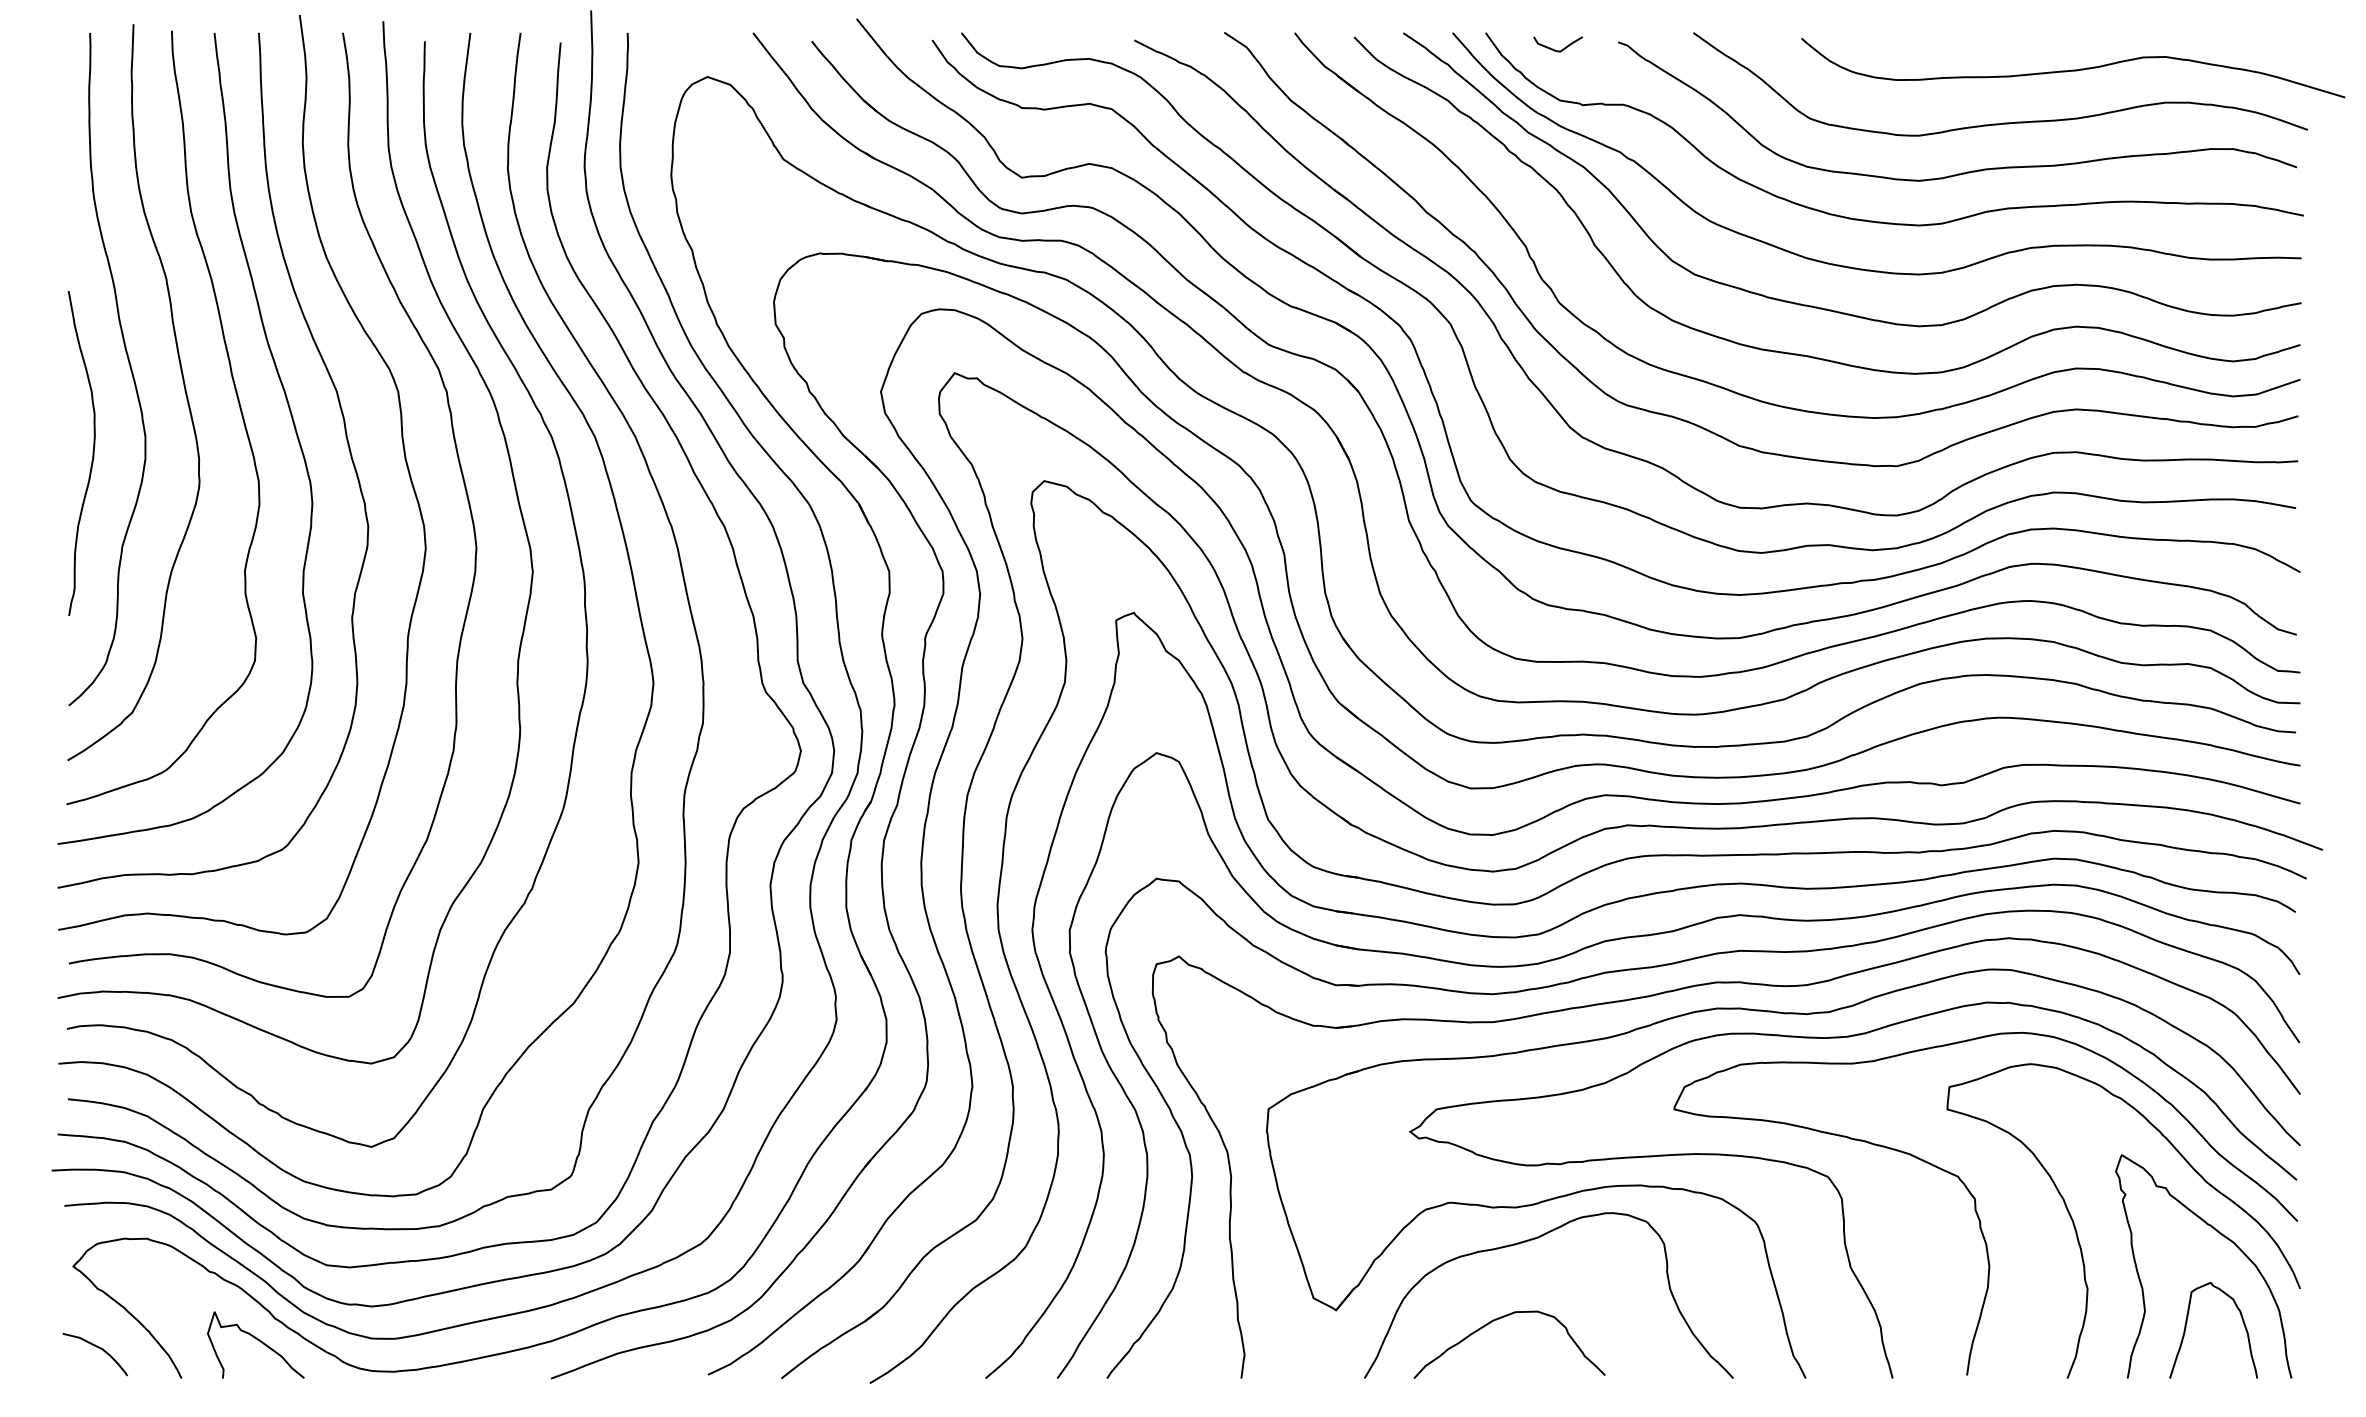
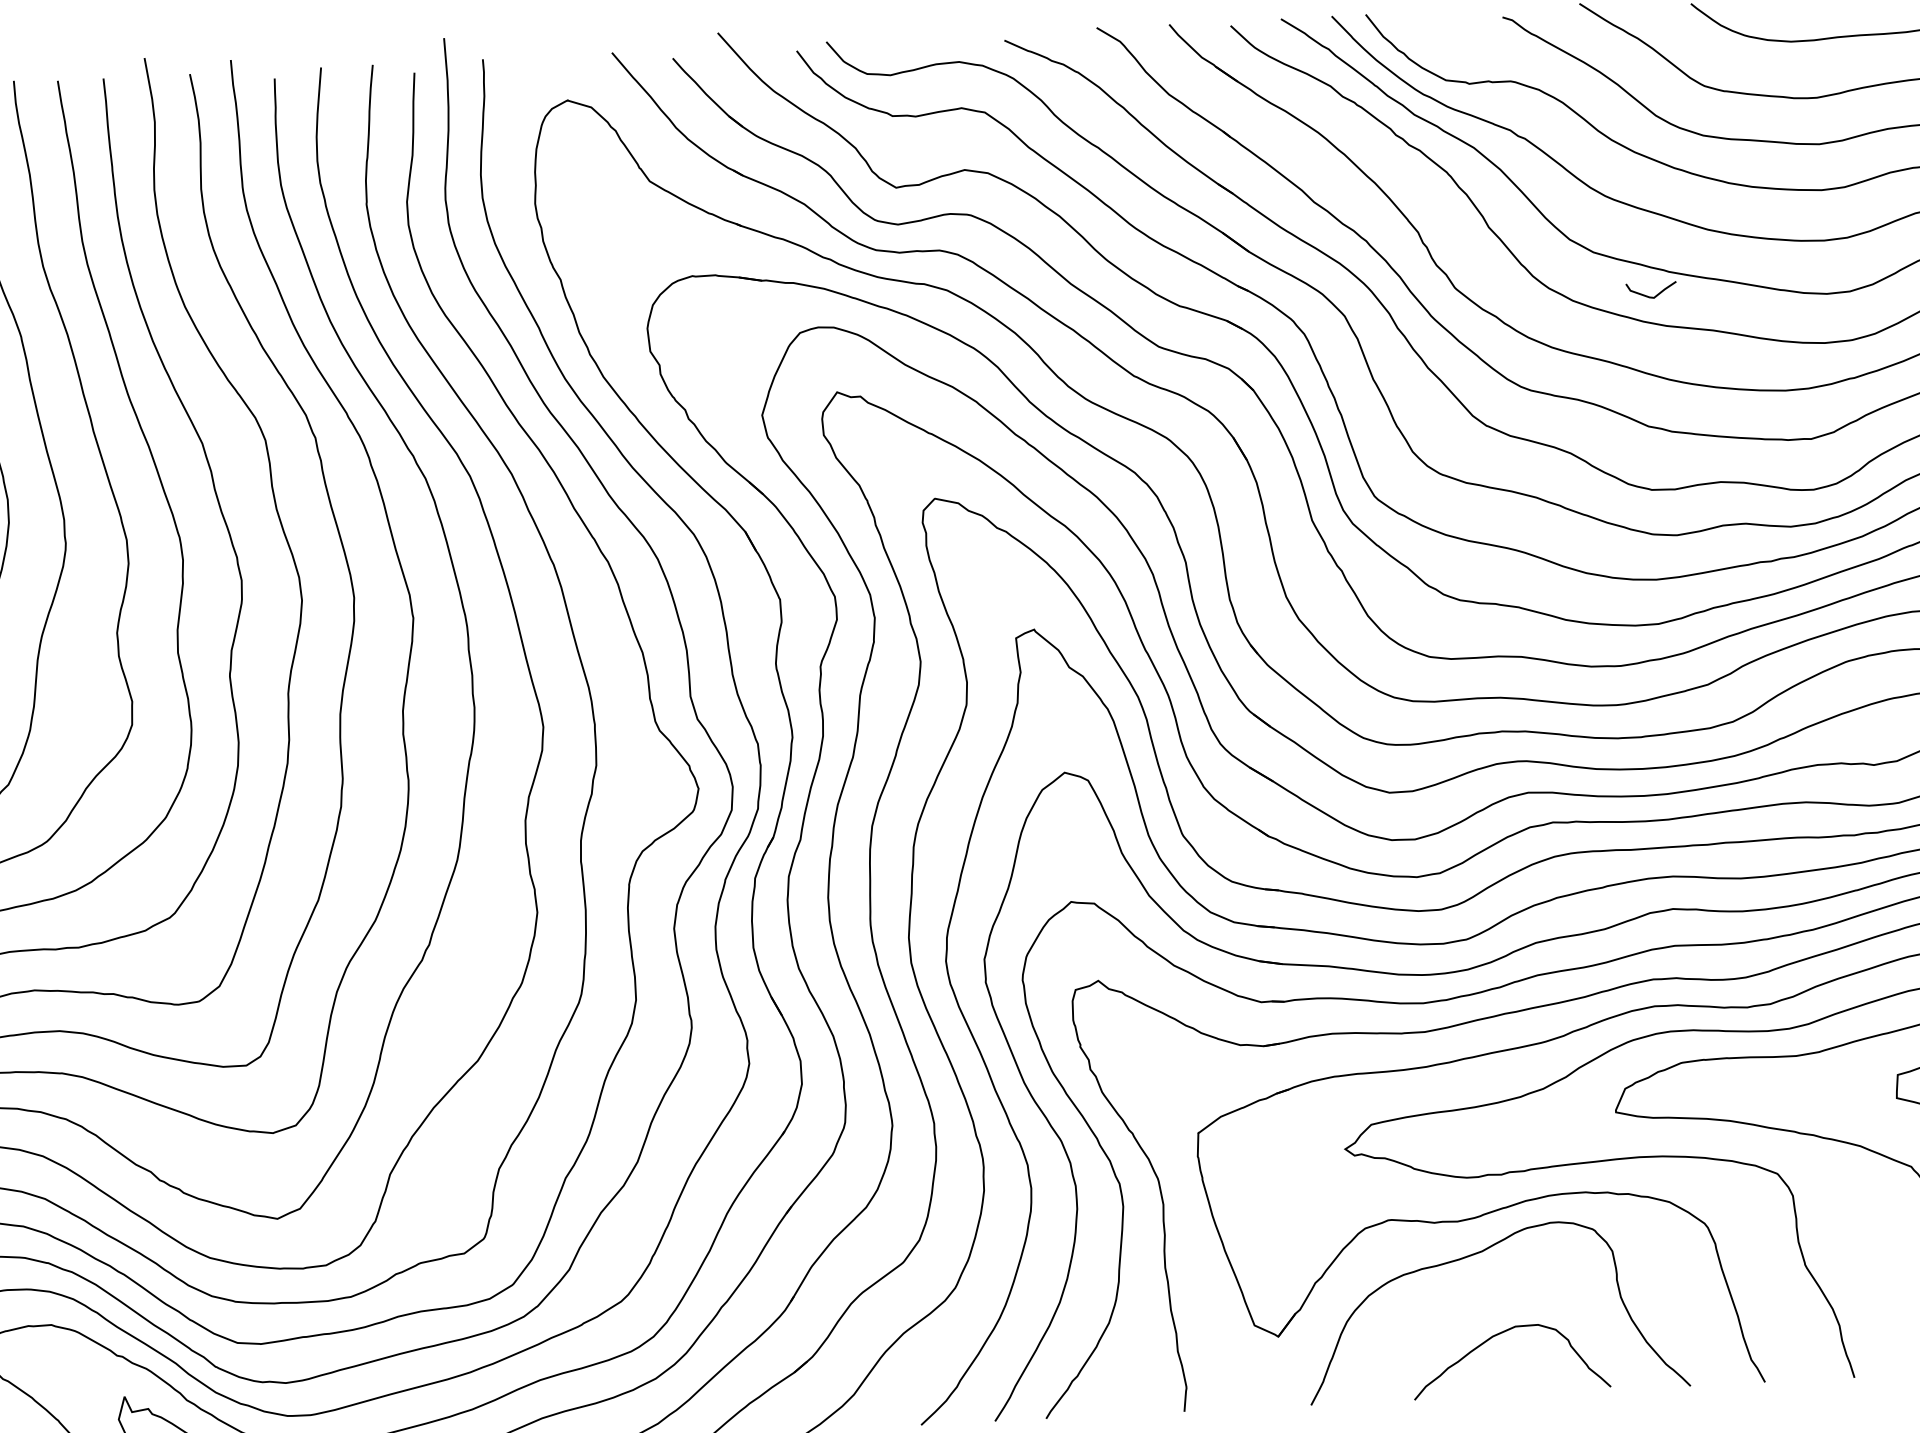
curve: (1555, 49) -> (1648, 295), moved
curve: (1502, 1318) -> (1502, 1333), moved

